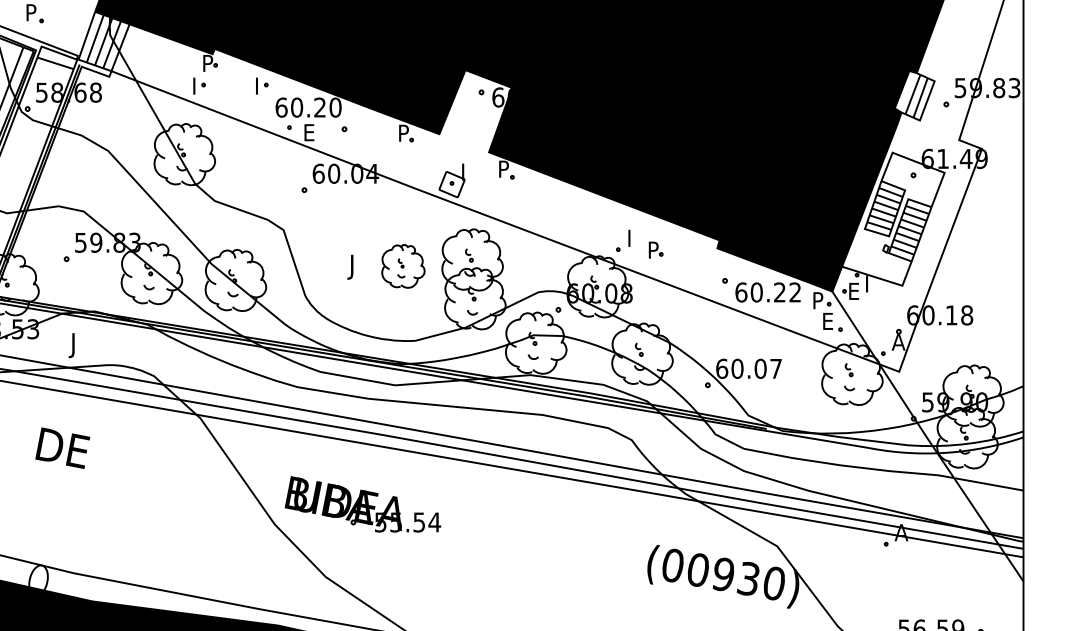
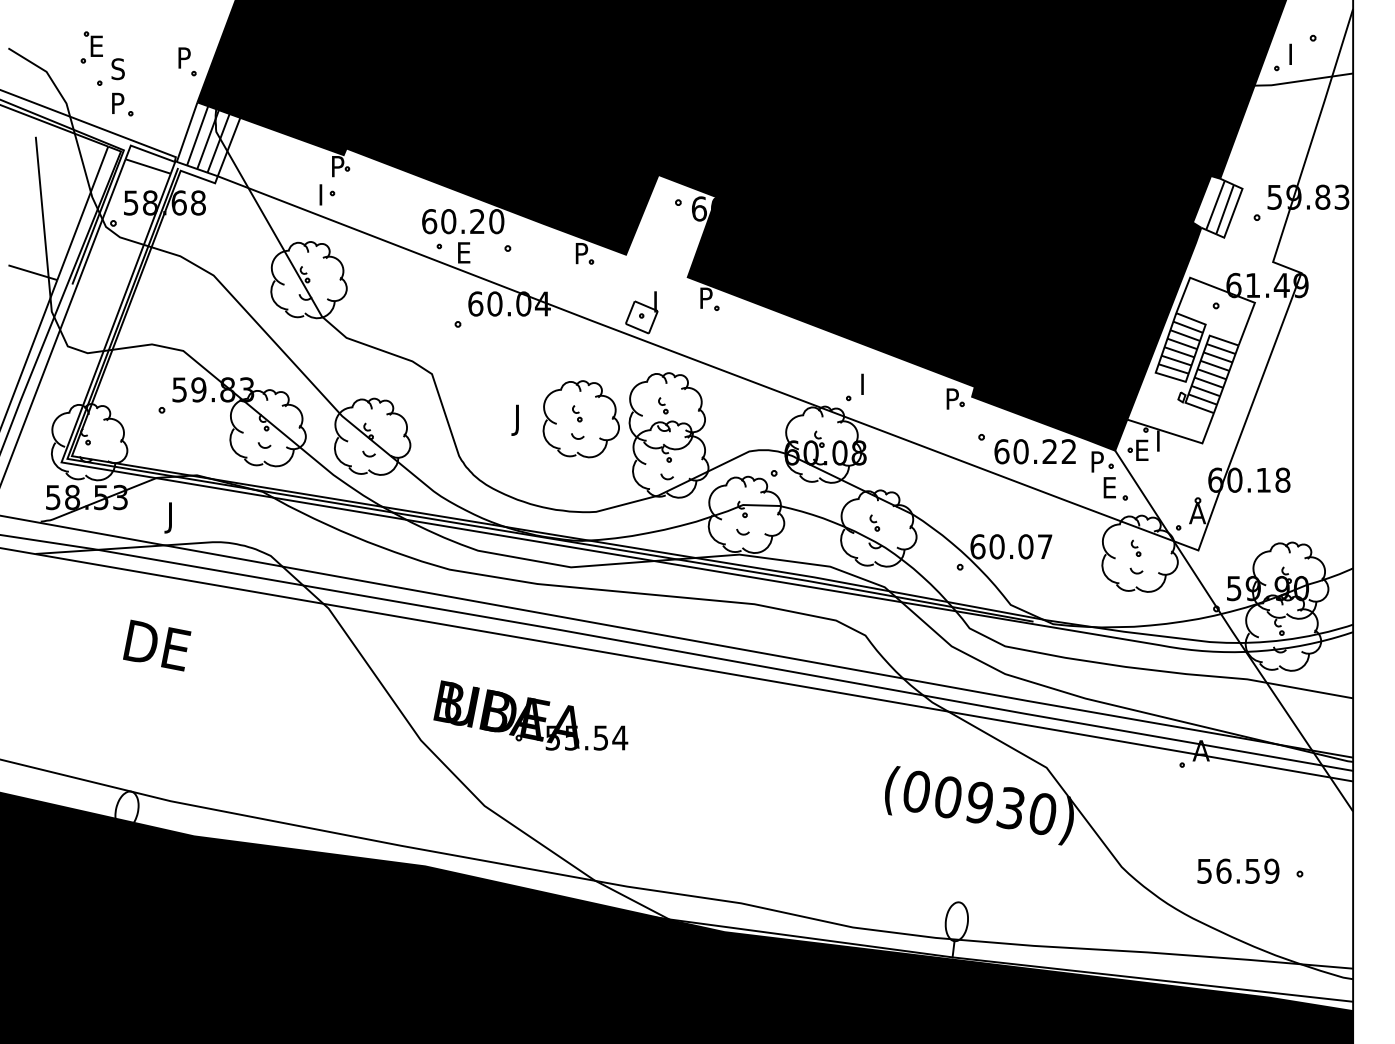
part: (262, 85) -> (405, 194), removed
part: (655, 249) -> (955, 398), moved
part: (402, 266) -> (580, 419), size x1.43

